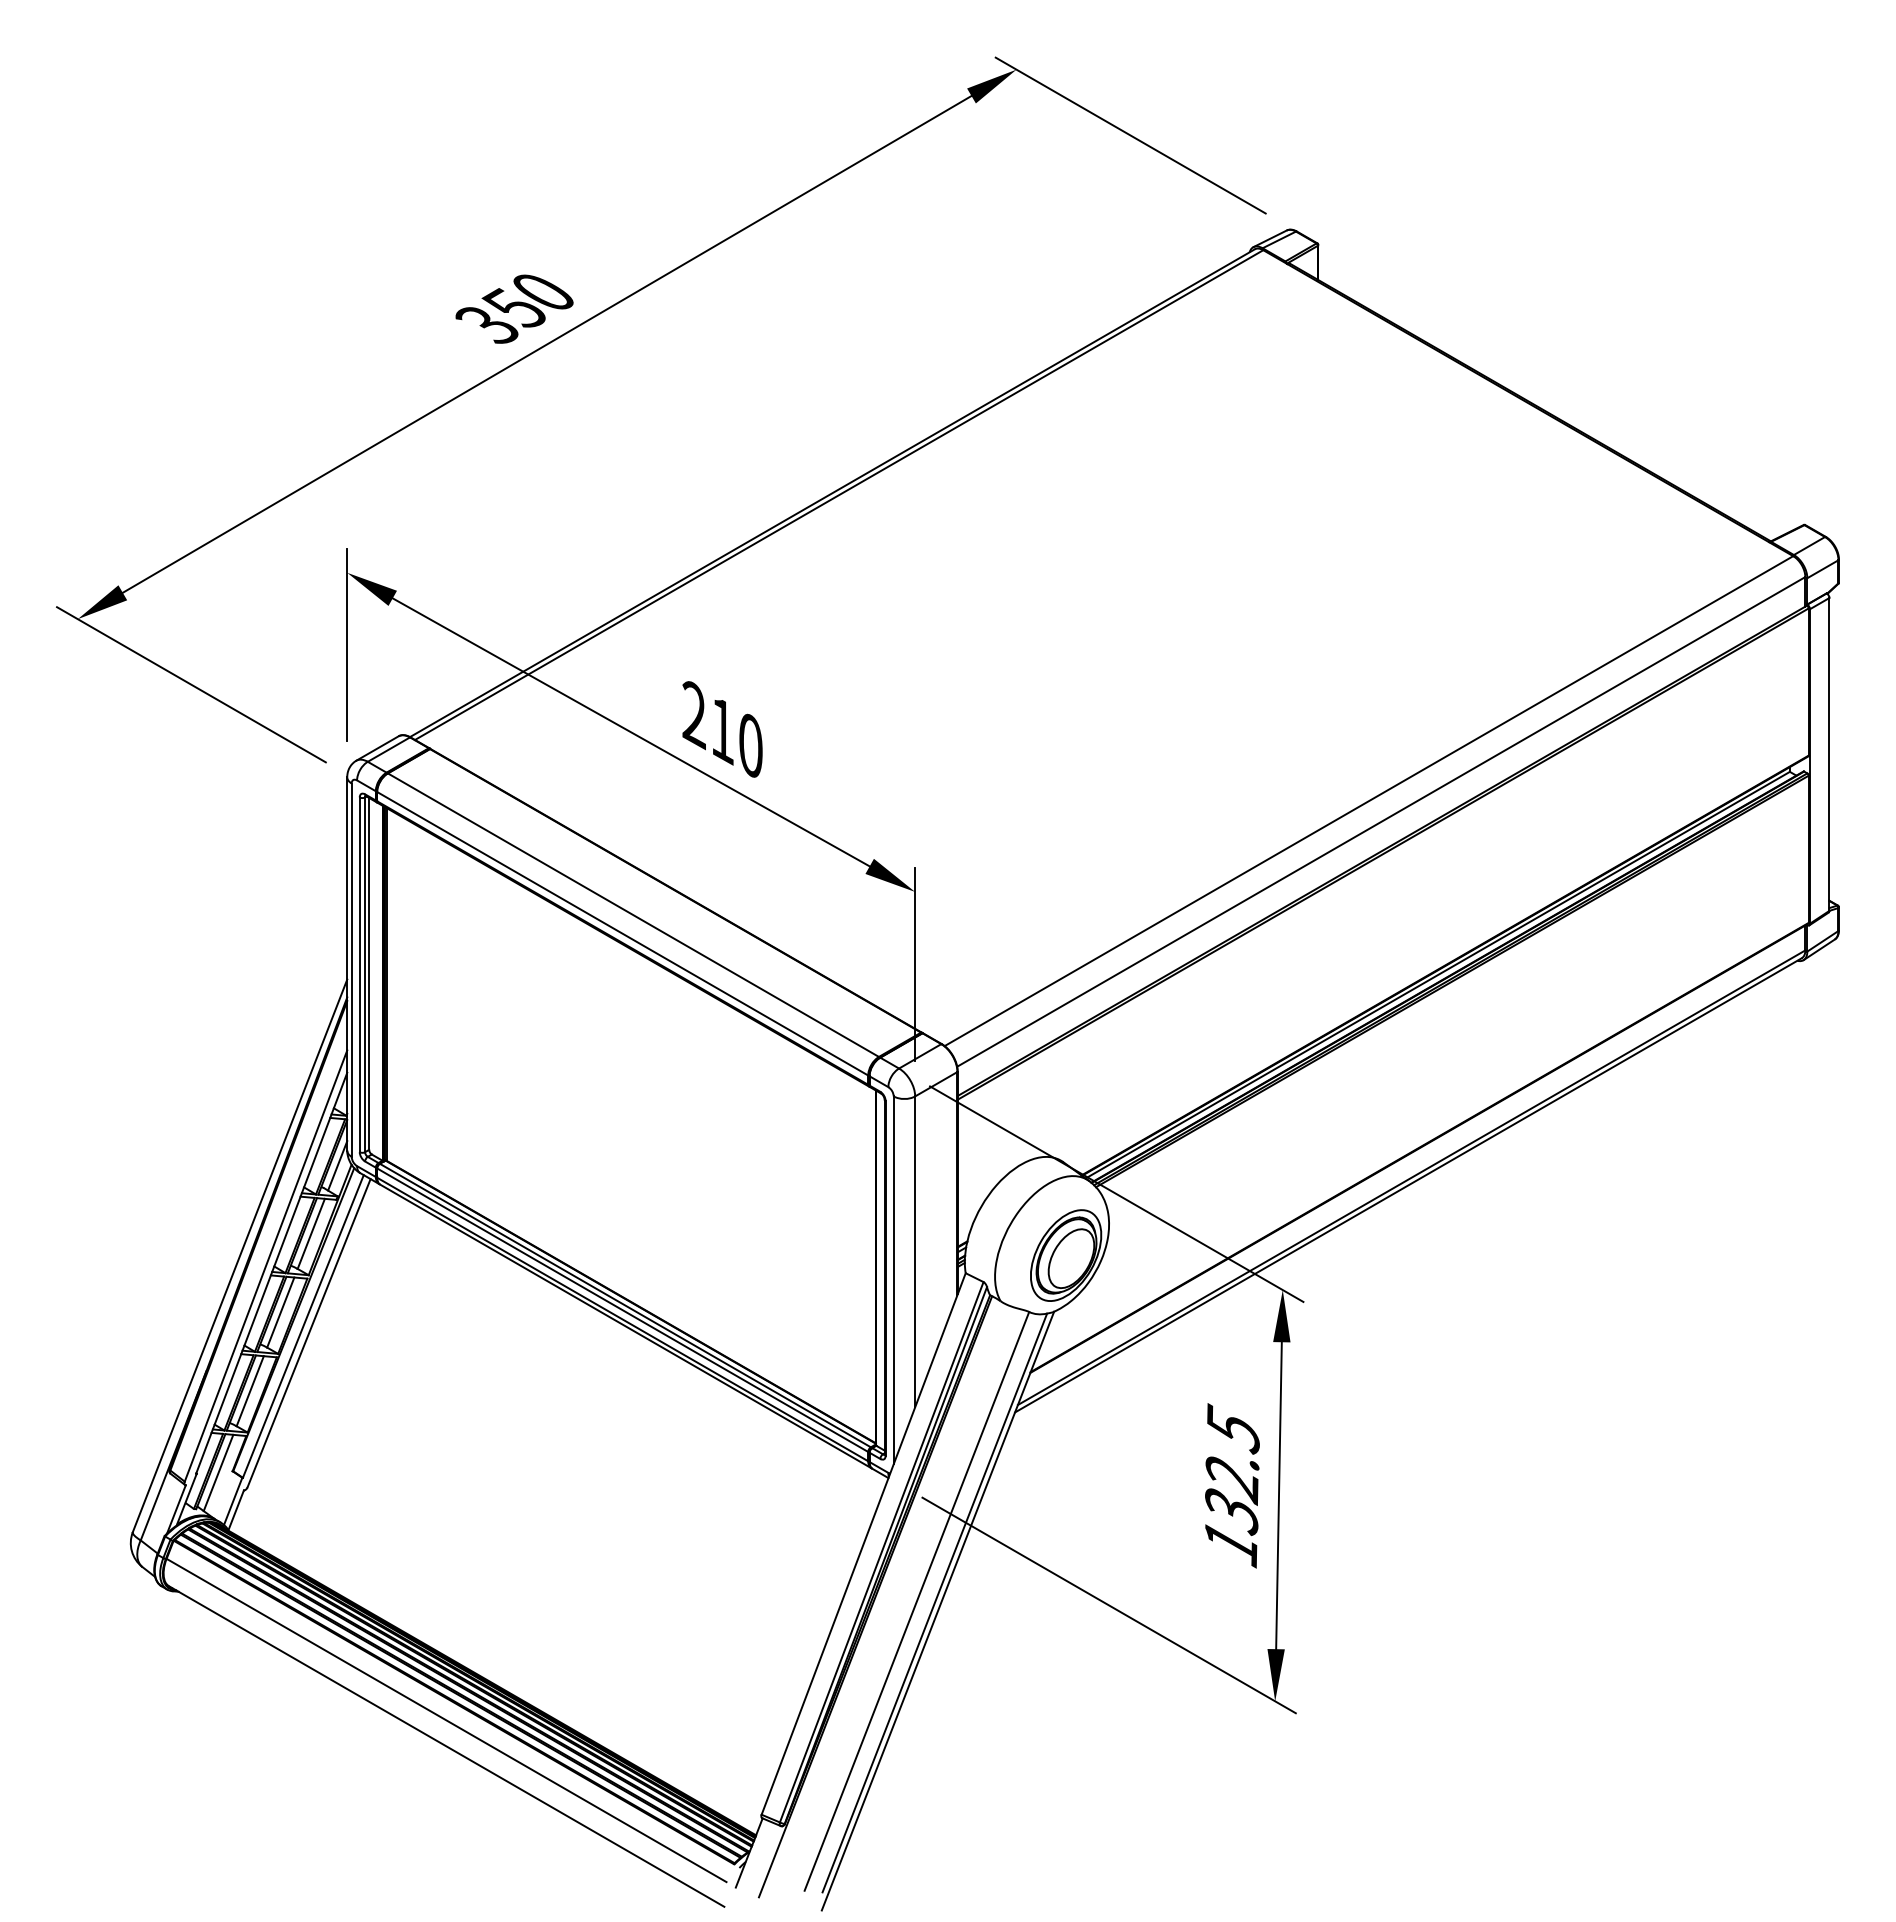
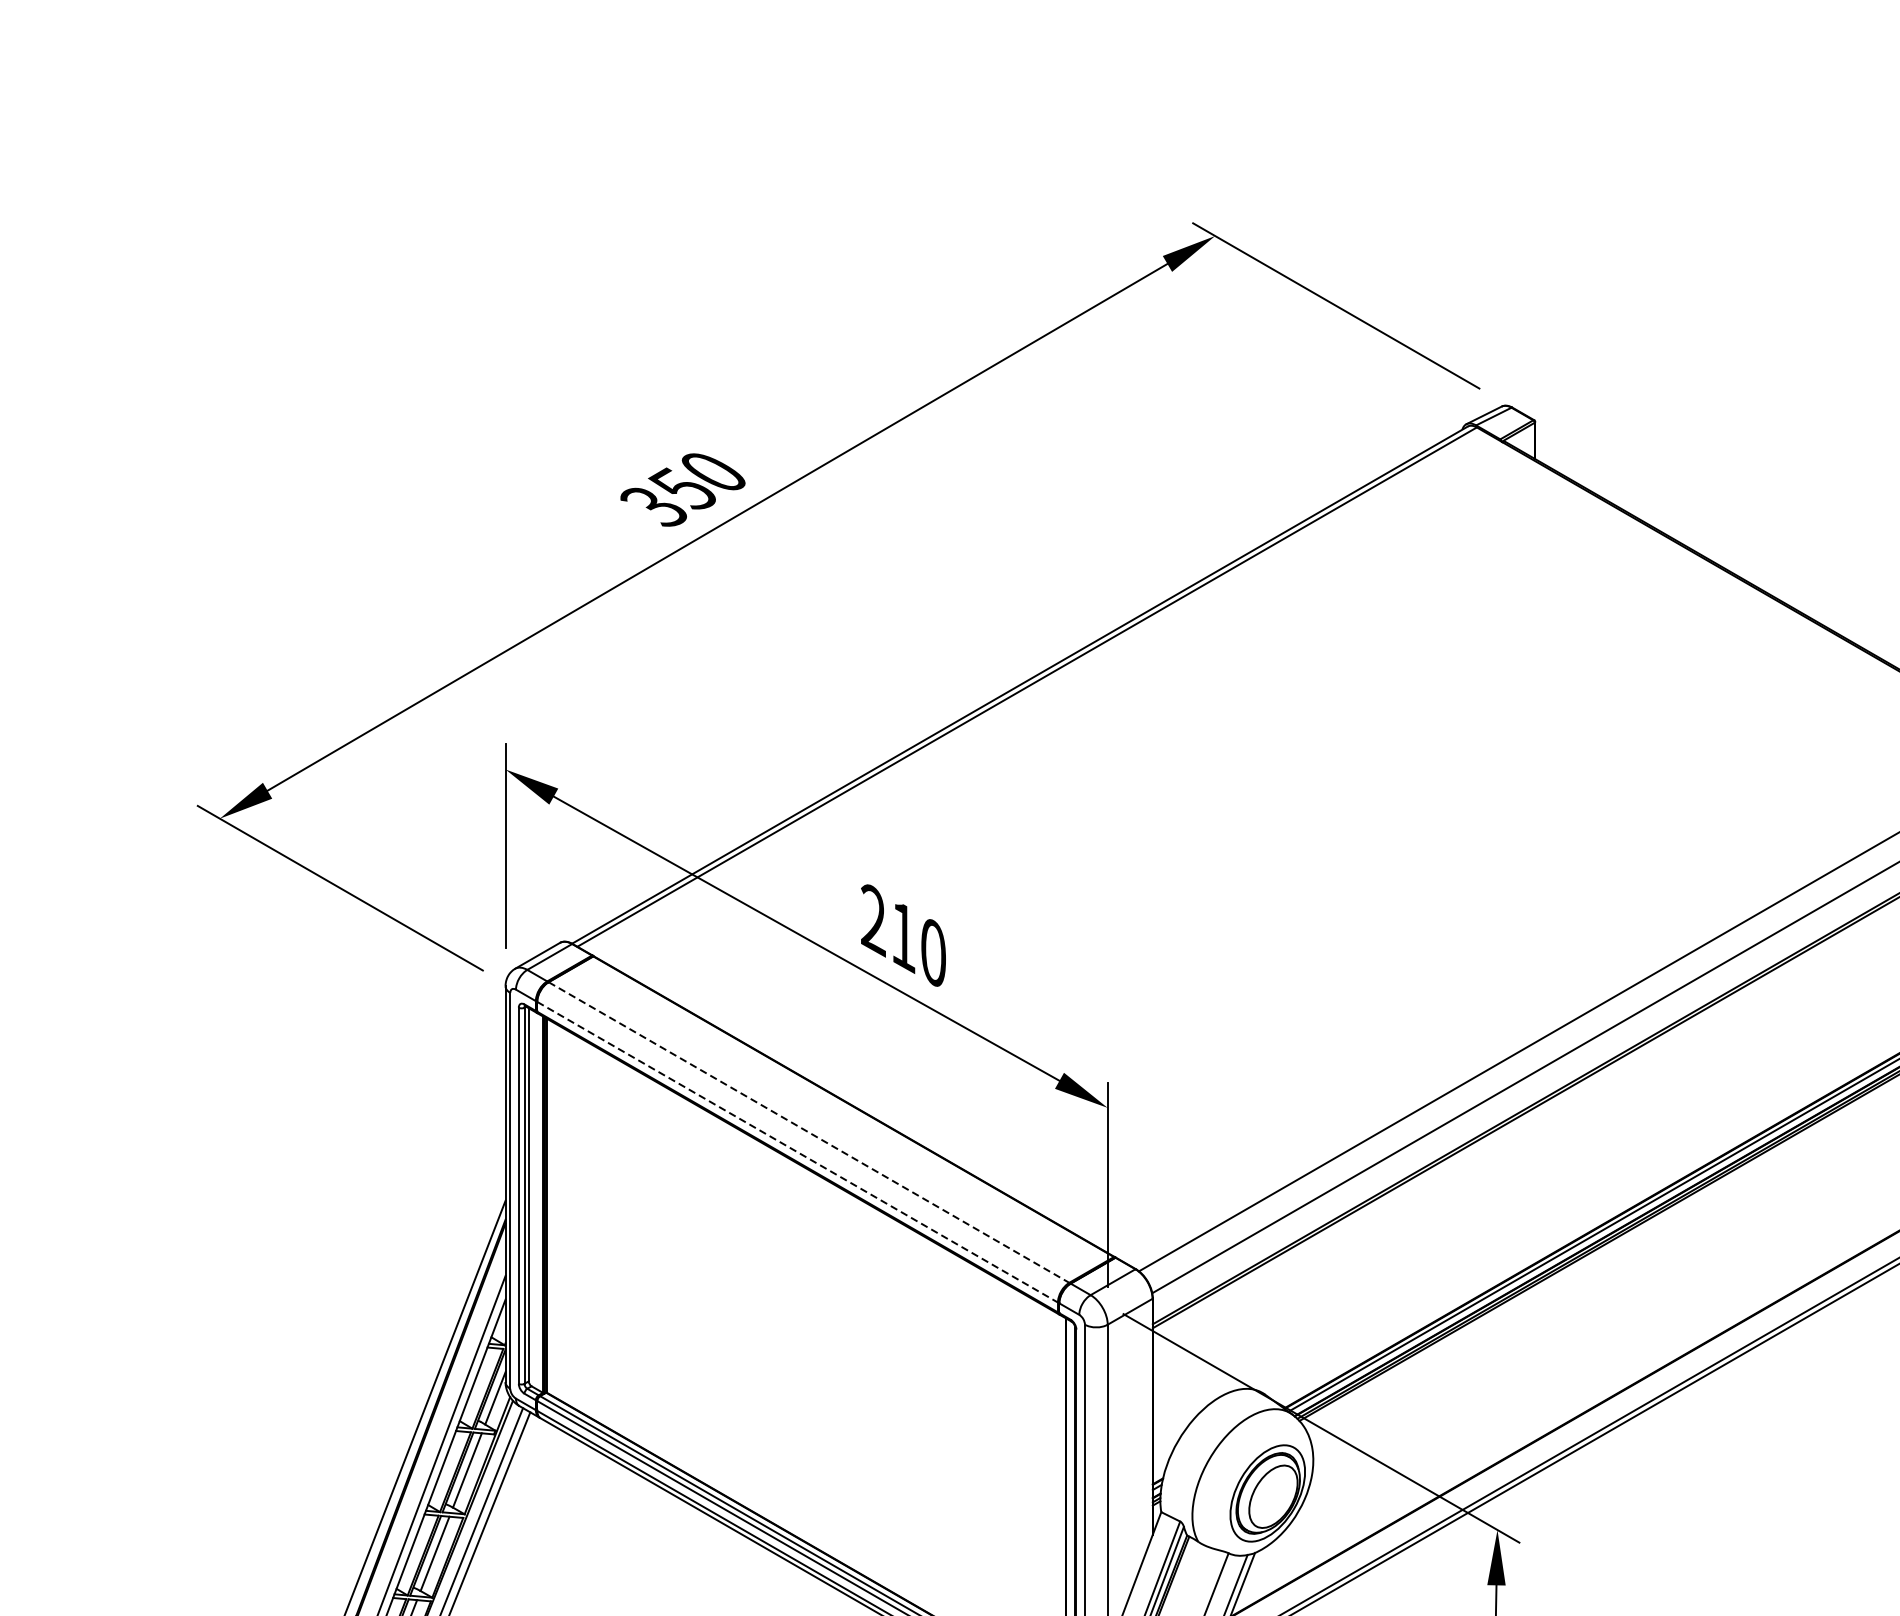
line: (633, 915) -> (809, 1132), solid -> dashed
line: (623, 934) -> (798, 1153), solid -> dashed

